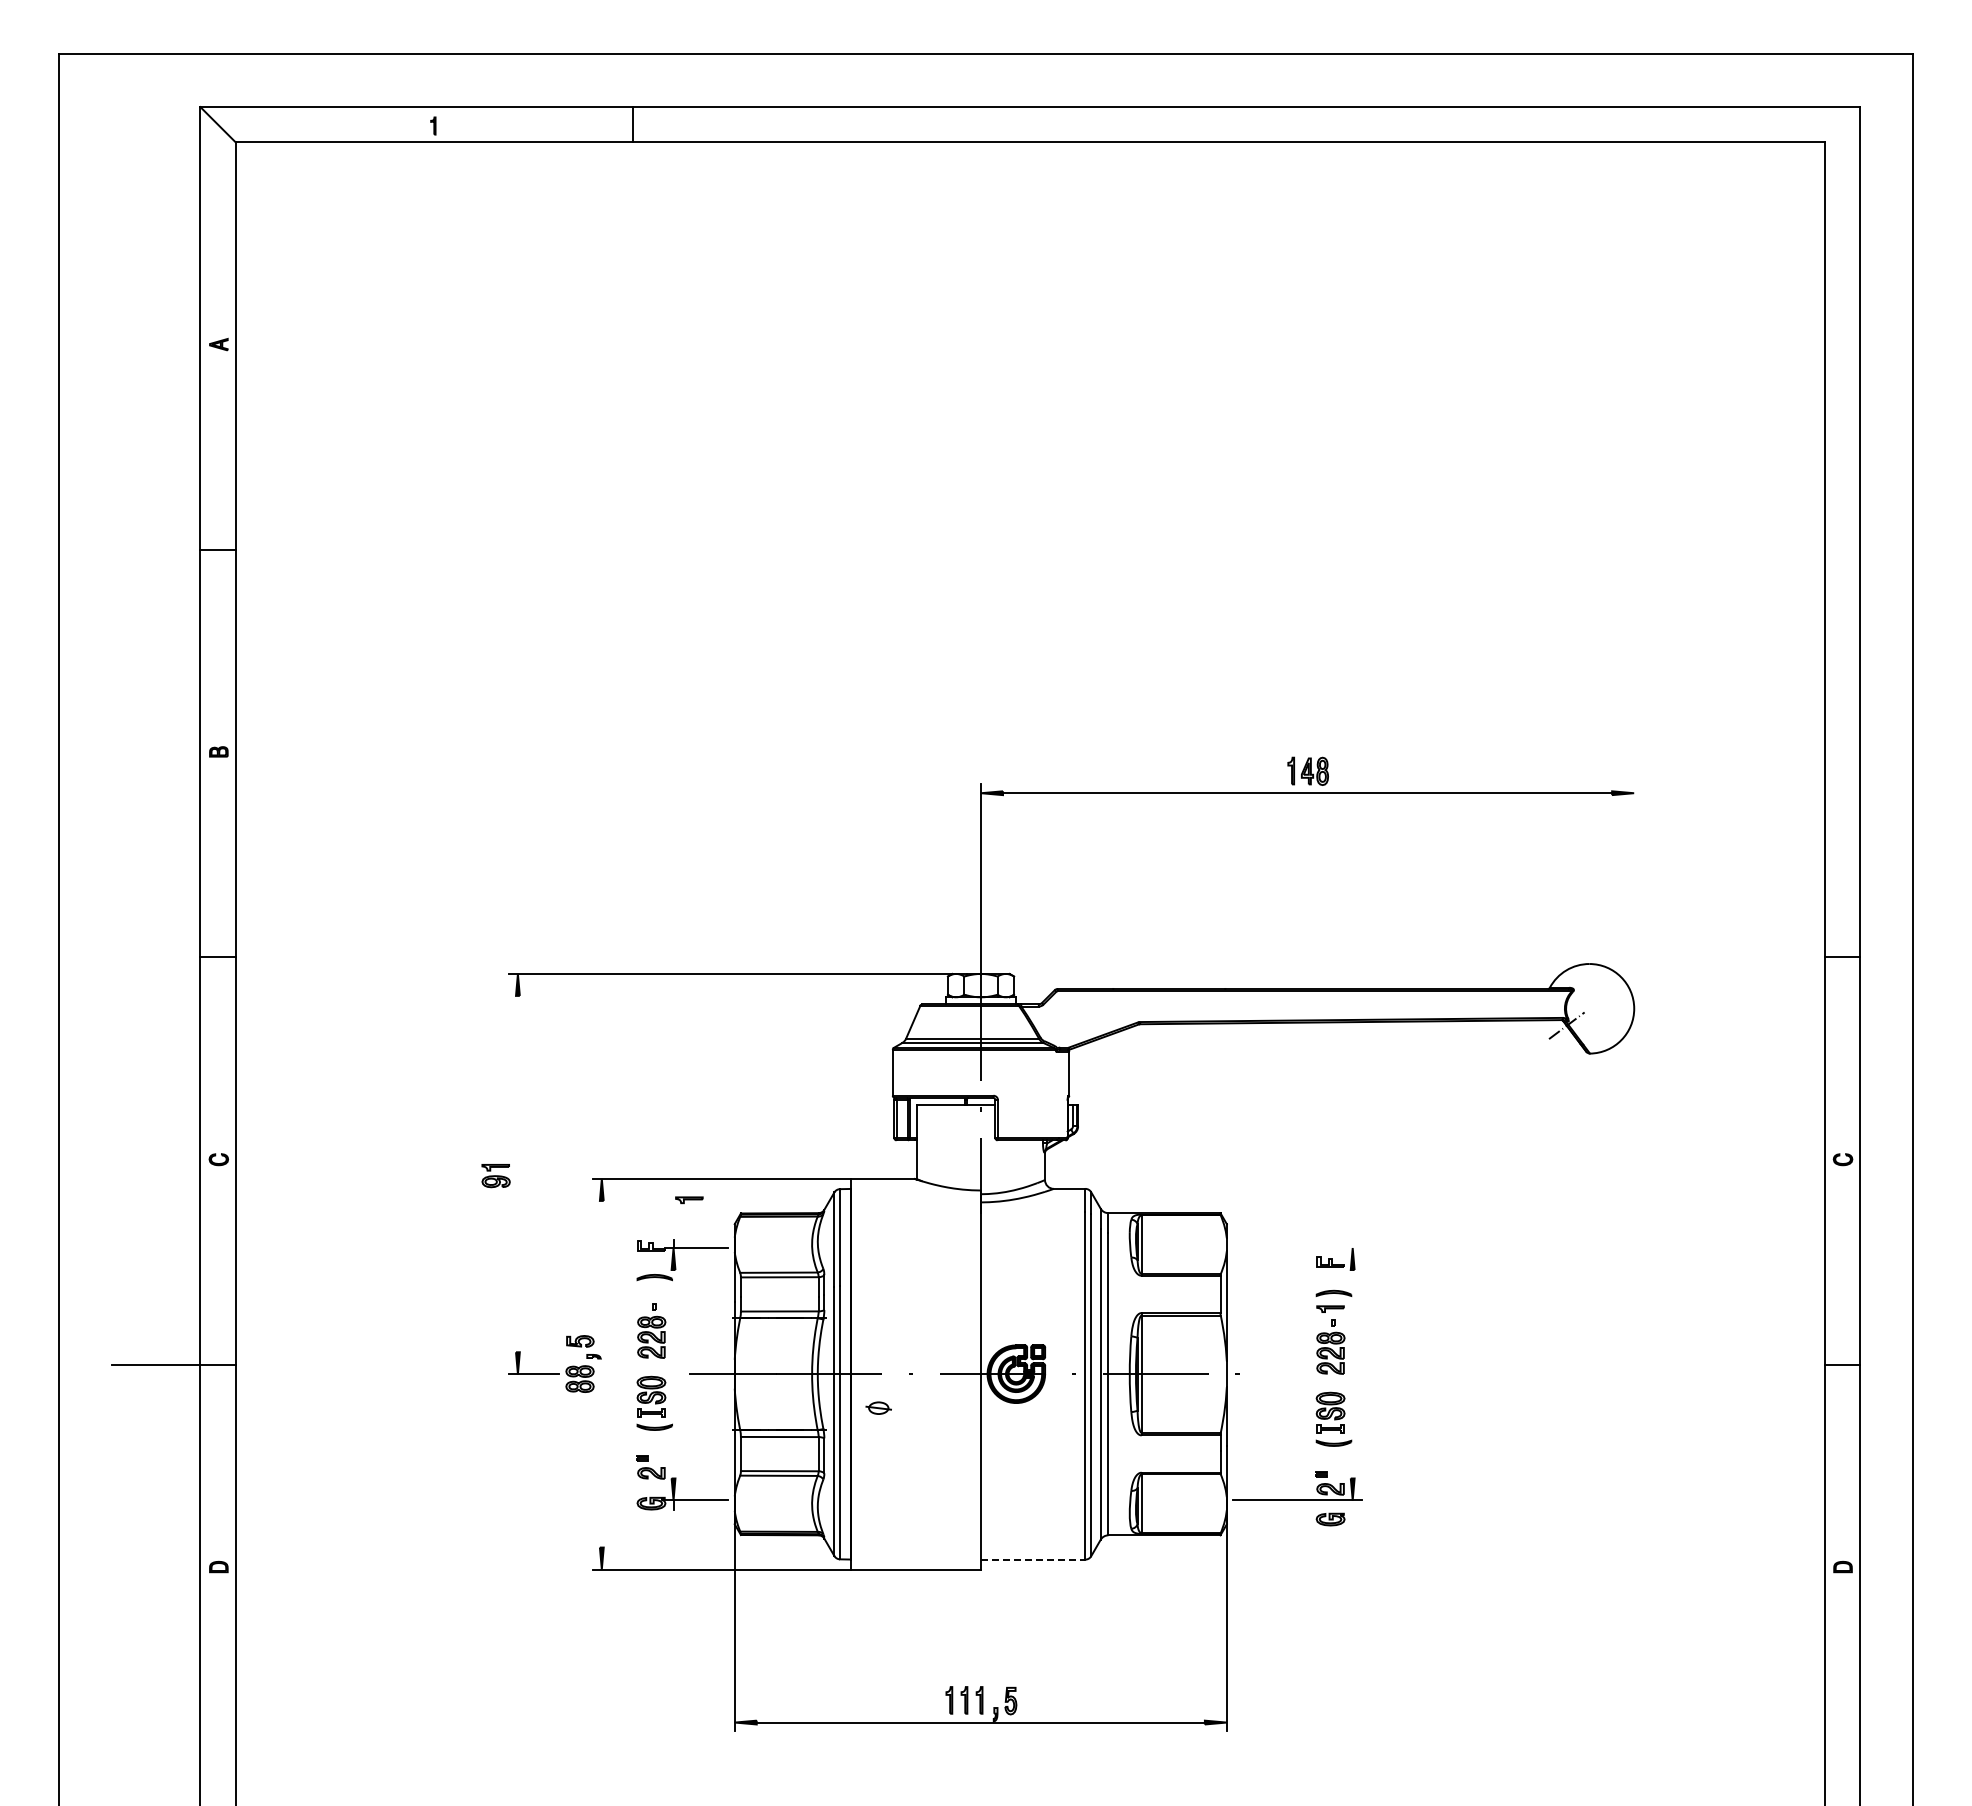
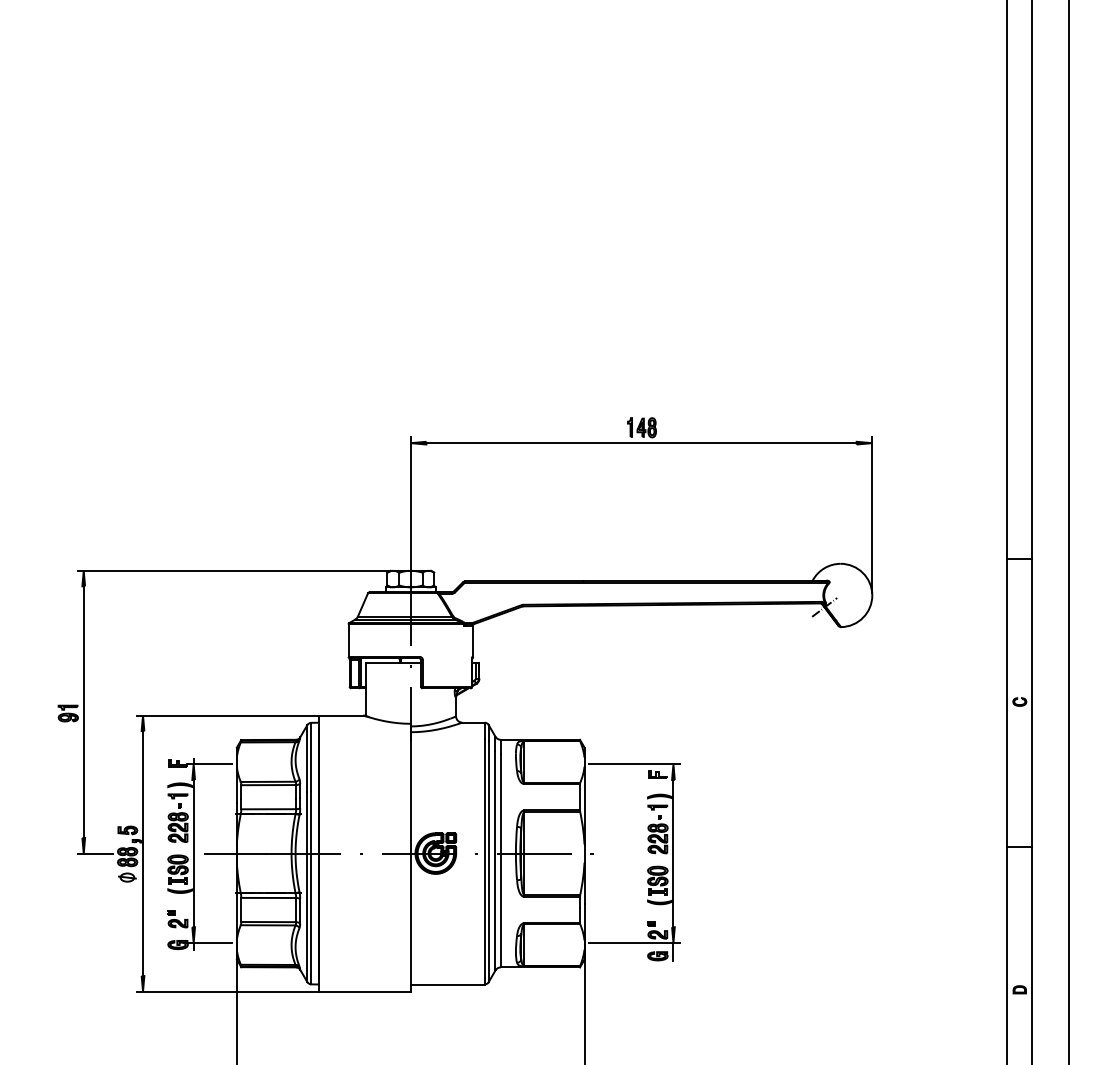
line: (1634, 894) -> (872, 514), added
line: (517, 1173) -> (83, 711), added
part: (689, 1200) -> (178, 796), moved
line: (1297, 1248) -> (634, 764), added
line: (601, 1373) -> (142, 853), added
line: (673, 1374) -> (193, 853), added
line: (1352, 1374) -> (673, 853), added
part: (878, 1407) -> (127, 877), moved
line: (1352, 1513) -> (673, 951), added
line: (1033, 1559) -> (447, 984), dashed -> solid

